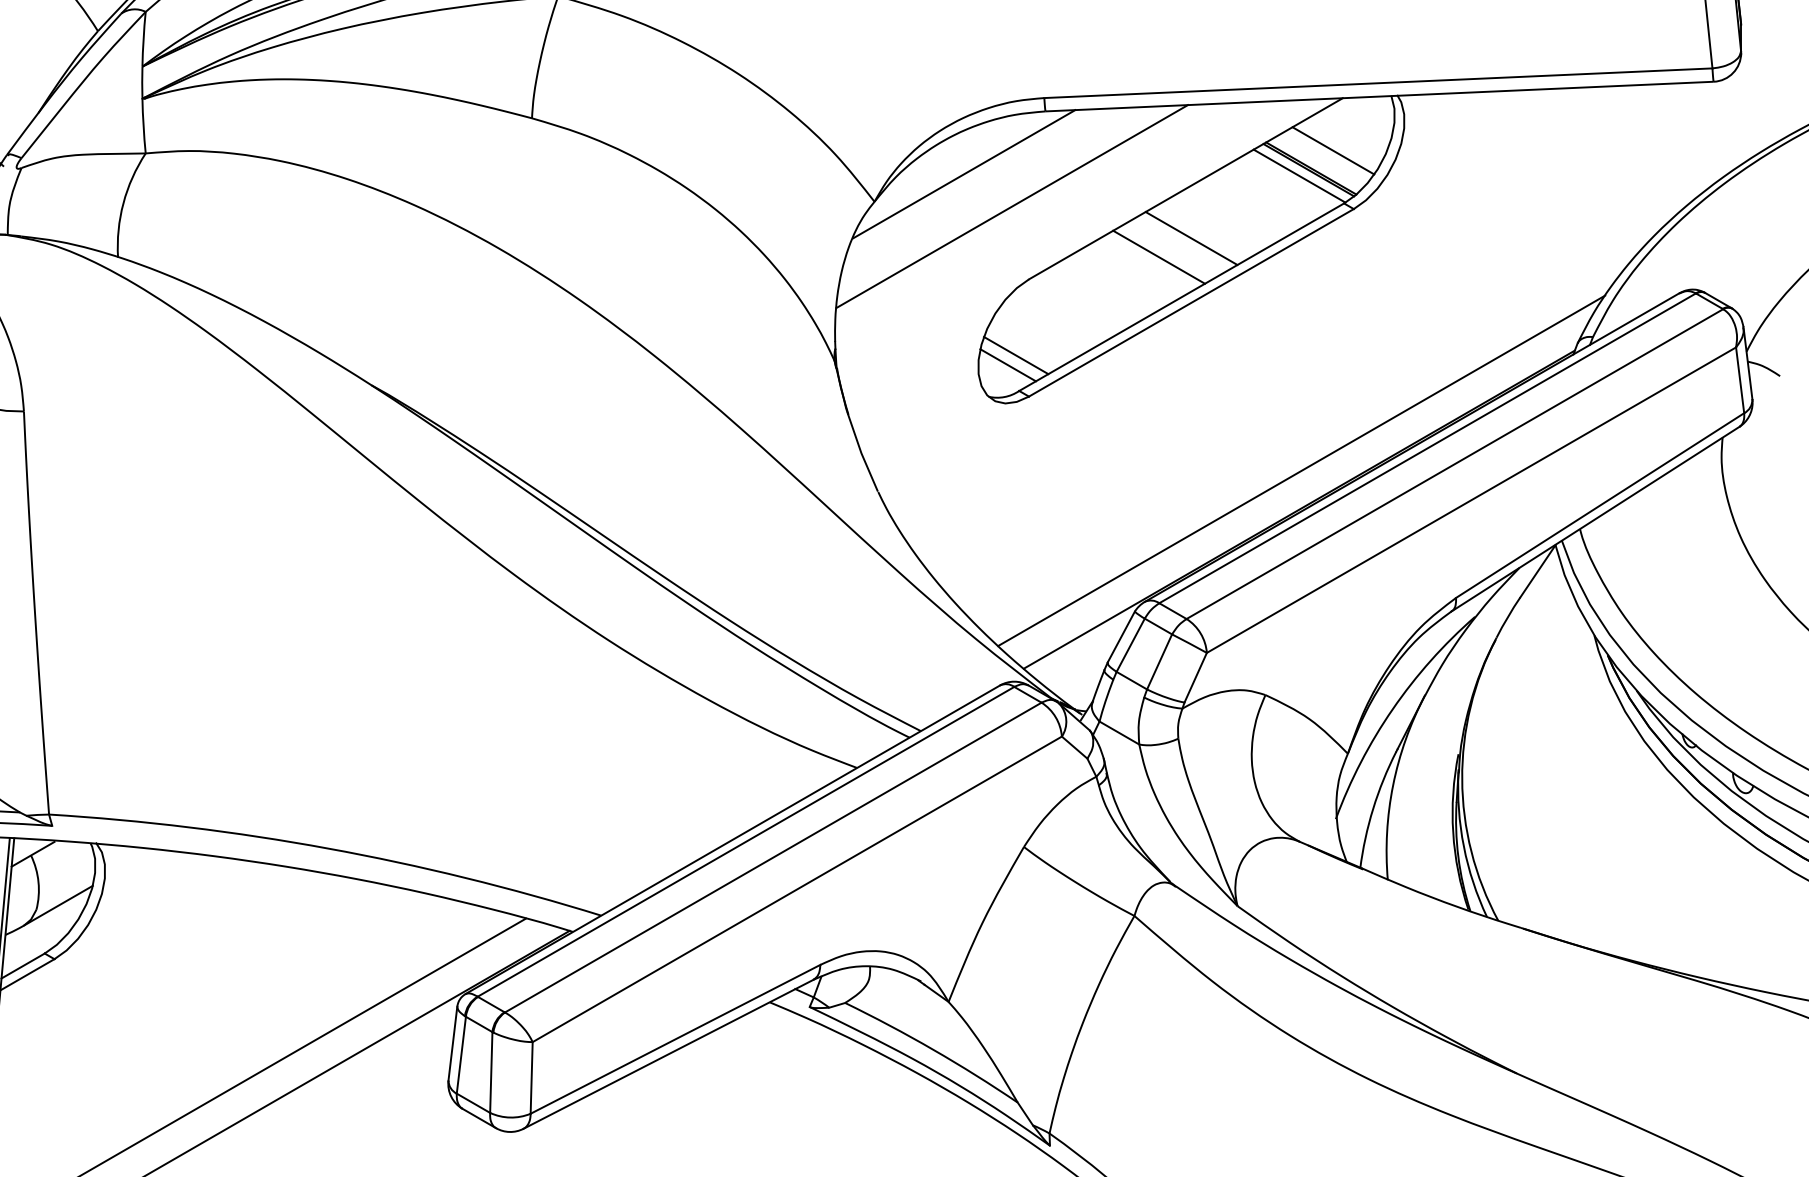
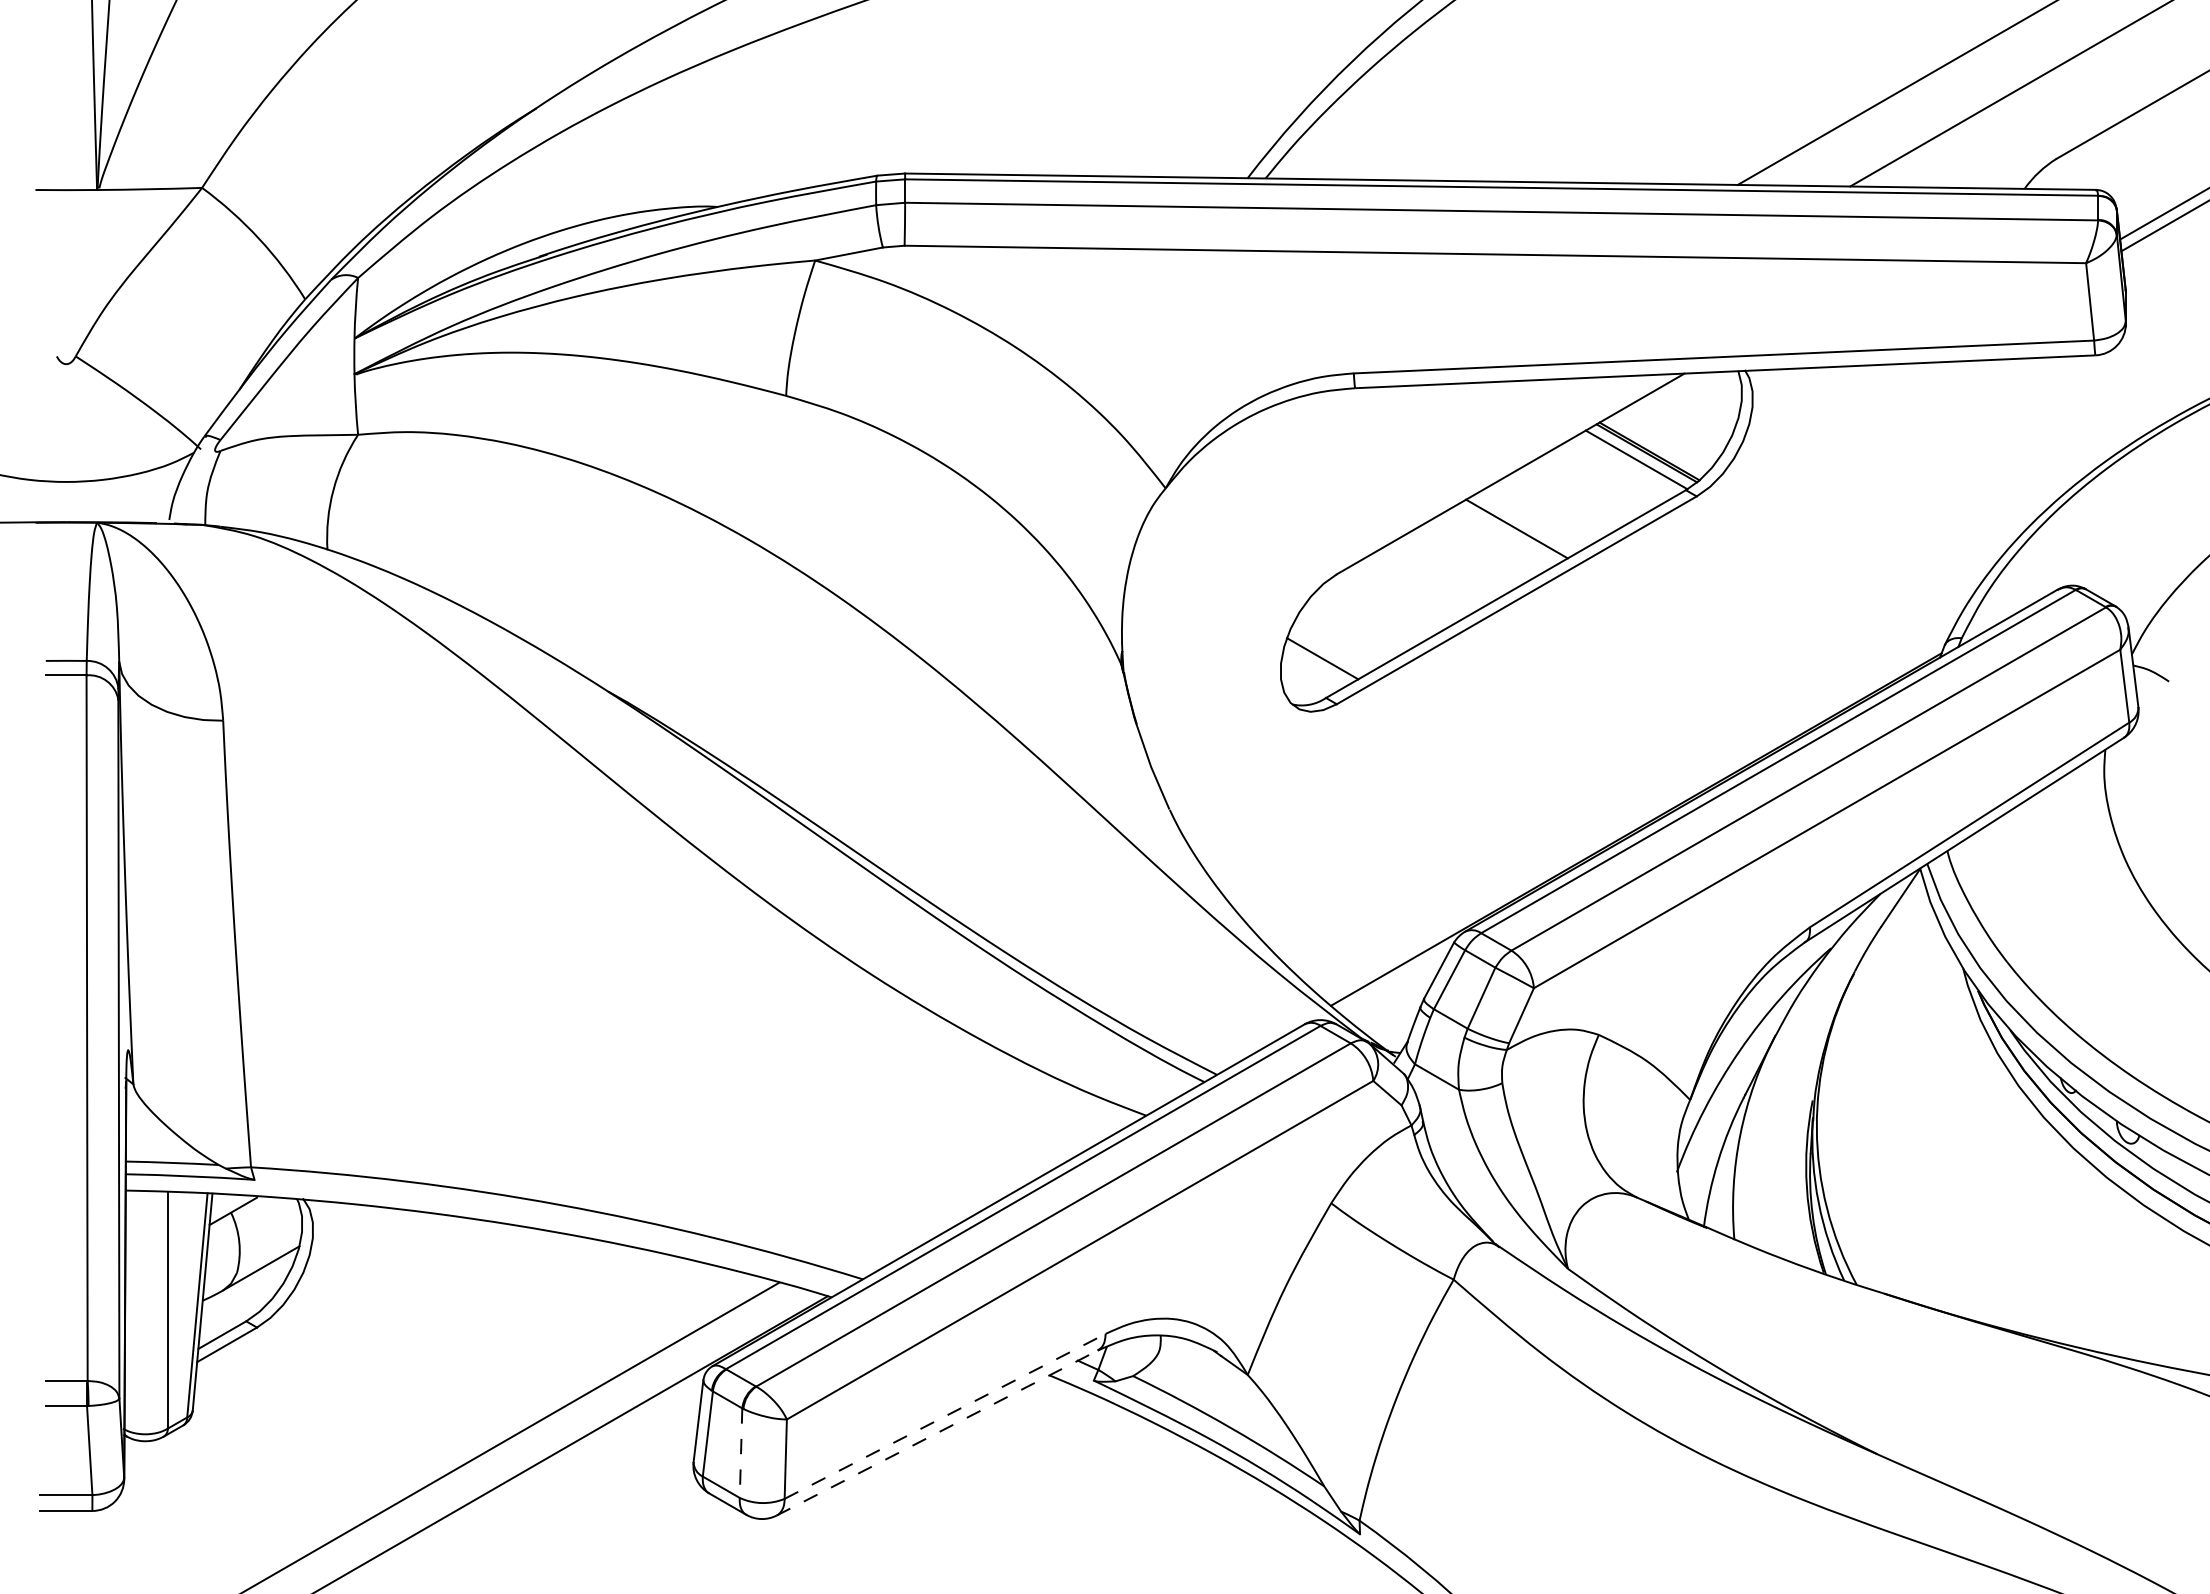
line: (1332, 150) -> (1673, 431), removed
line: (964, 173) -> (1265, 457), removed
line: (1011, 206) -> (1317, 493), removed
line: (1158, 256) -> (1480, 549), removed
line: (1007, 365) -> (1313, 669), removed
line: (1301, 470) -> (1638, 786), removed
line: (675, 1039) -> (945, 1416), solid -> dashed
line: (668, 1053) -> (937, 1432), solid -> dashed
line: (491, 1072) -> (741, 1453), solid -> dashed

